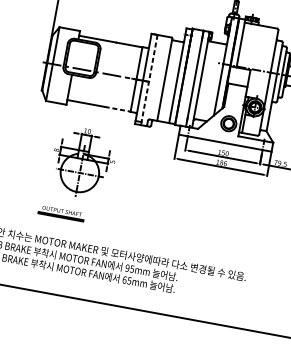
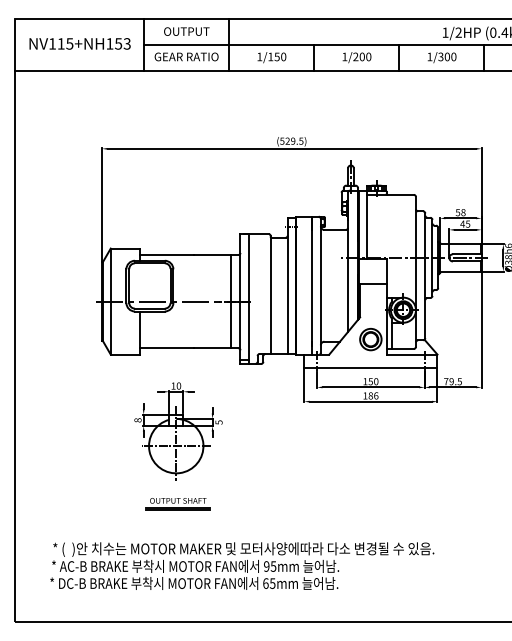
line: (149, 80) -> (249, 299), dashed -> solid
line: (117, 109) -> (212, 347), dashed -> solid
part: (61, 213) -> (177, 504), moved

